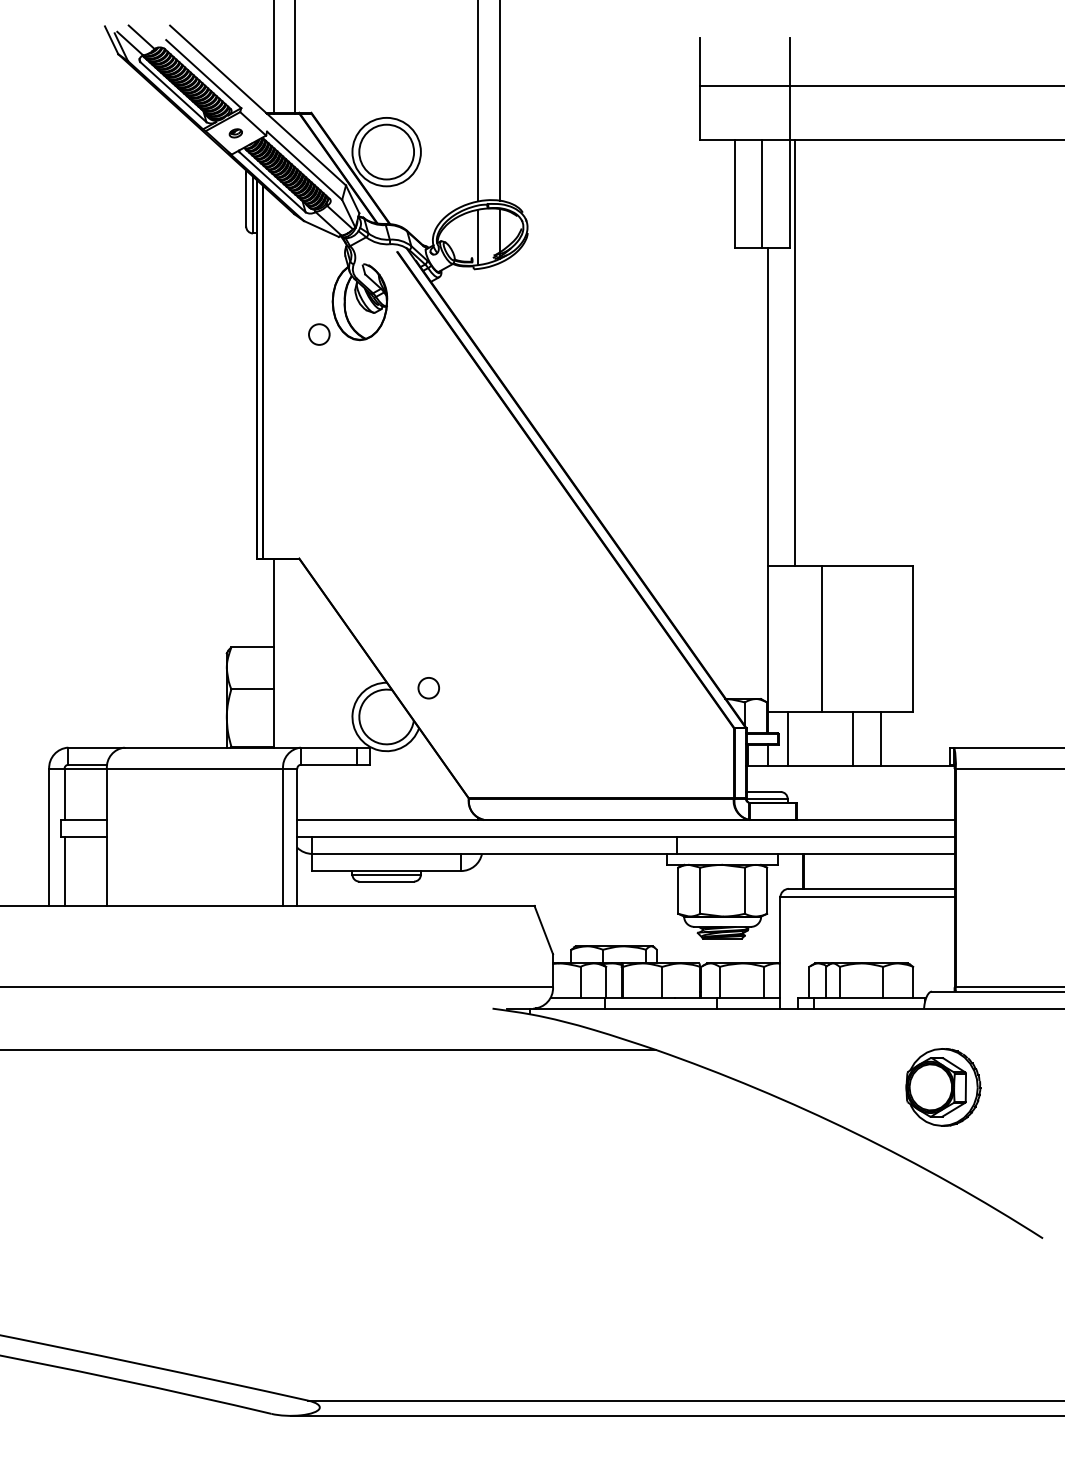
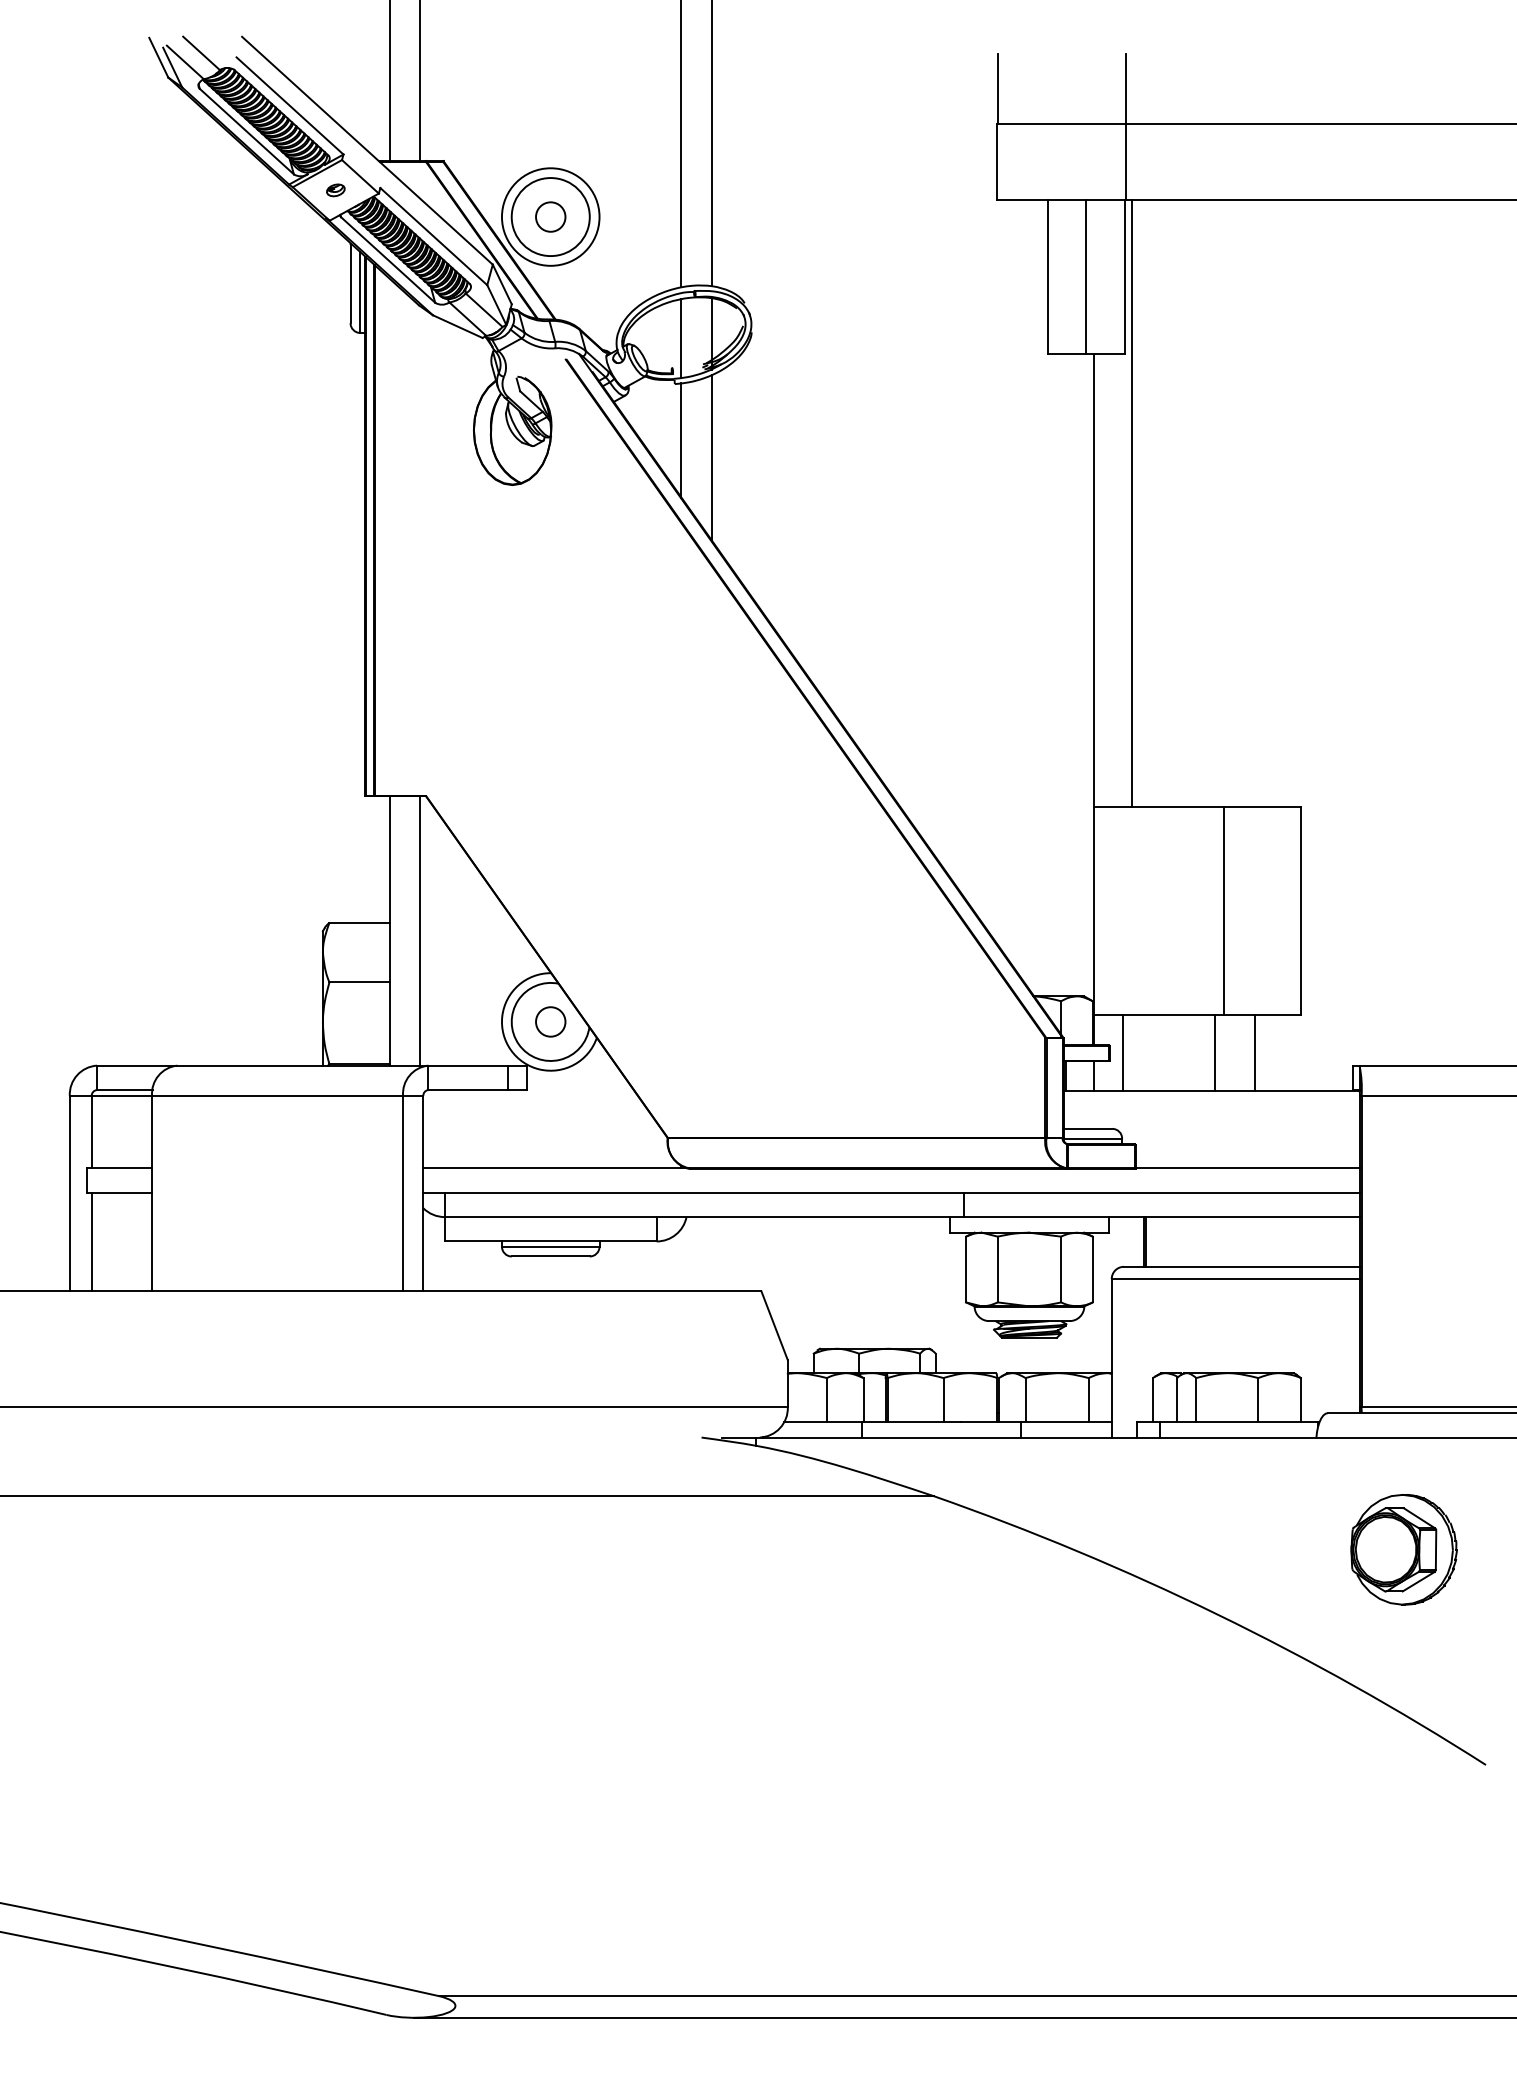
line: (478, 308) -> (681, 440), added
line: (499, 321) -> (711, 458), added
circle: (319, 334) -> (550, 216), moved
line: (822, 638) -> (1224, 910), moved
line: (295, 652) -> (420, 930), added
circle: (428, 687) -> (550, 1021), moved
part: (943, 1087) -> (1403, 1549), moved

